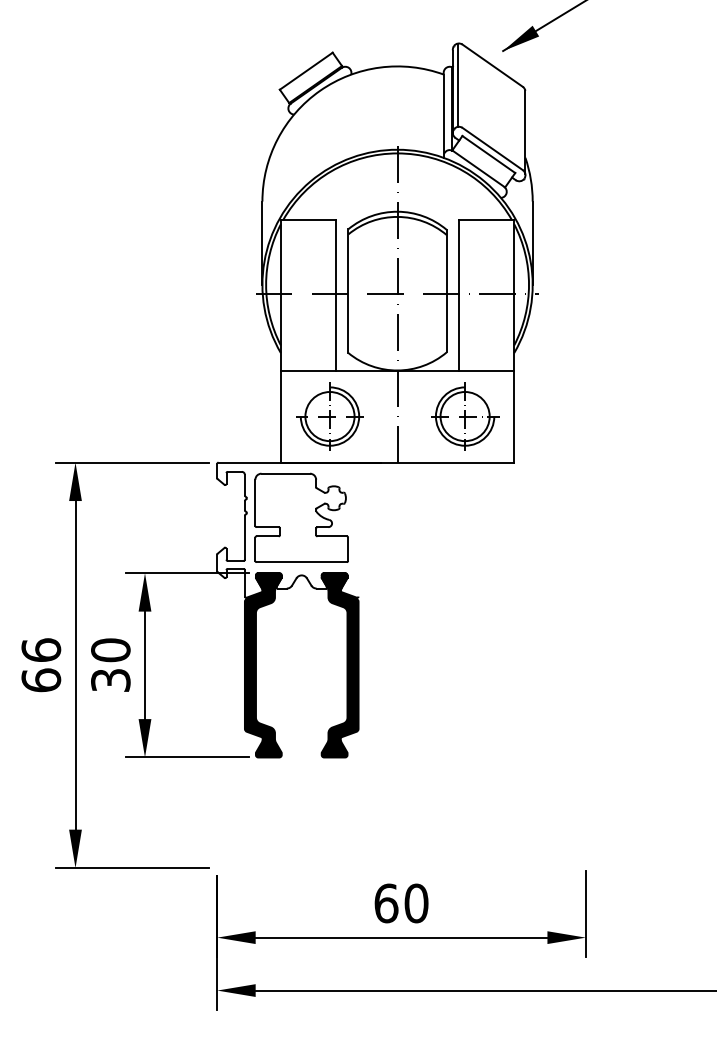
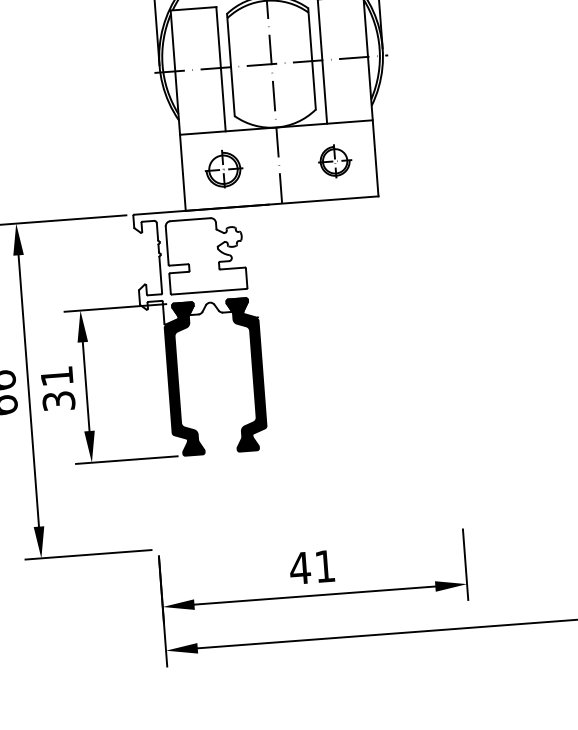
part: (329, 416) -> (223, 169), size x0.7
part: (465, 416) -> (335, 161), size x0.6
text: (110, 650) -> (56, 376), 30 -> 31
text: (400, 903) -> (311, 567), 60 -> 41

